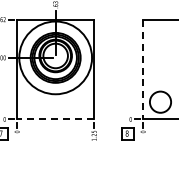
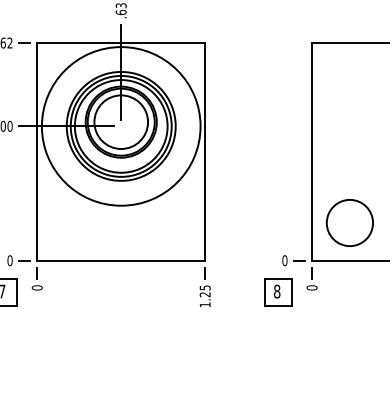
line: (143, 69) -> (312, 151), dashed -> solid
line: (55, 119) -> (120, 260), dashed -> solid

